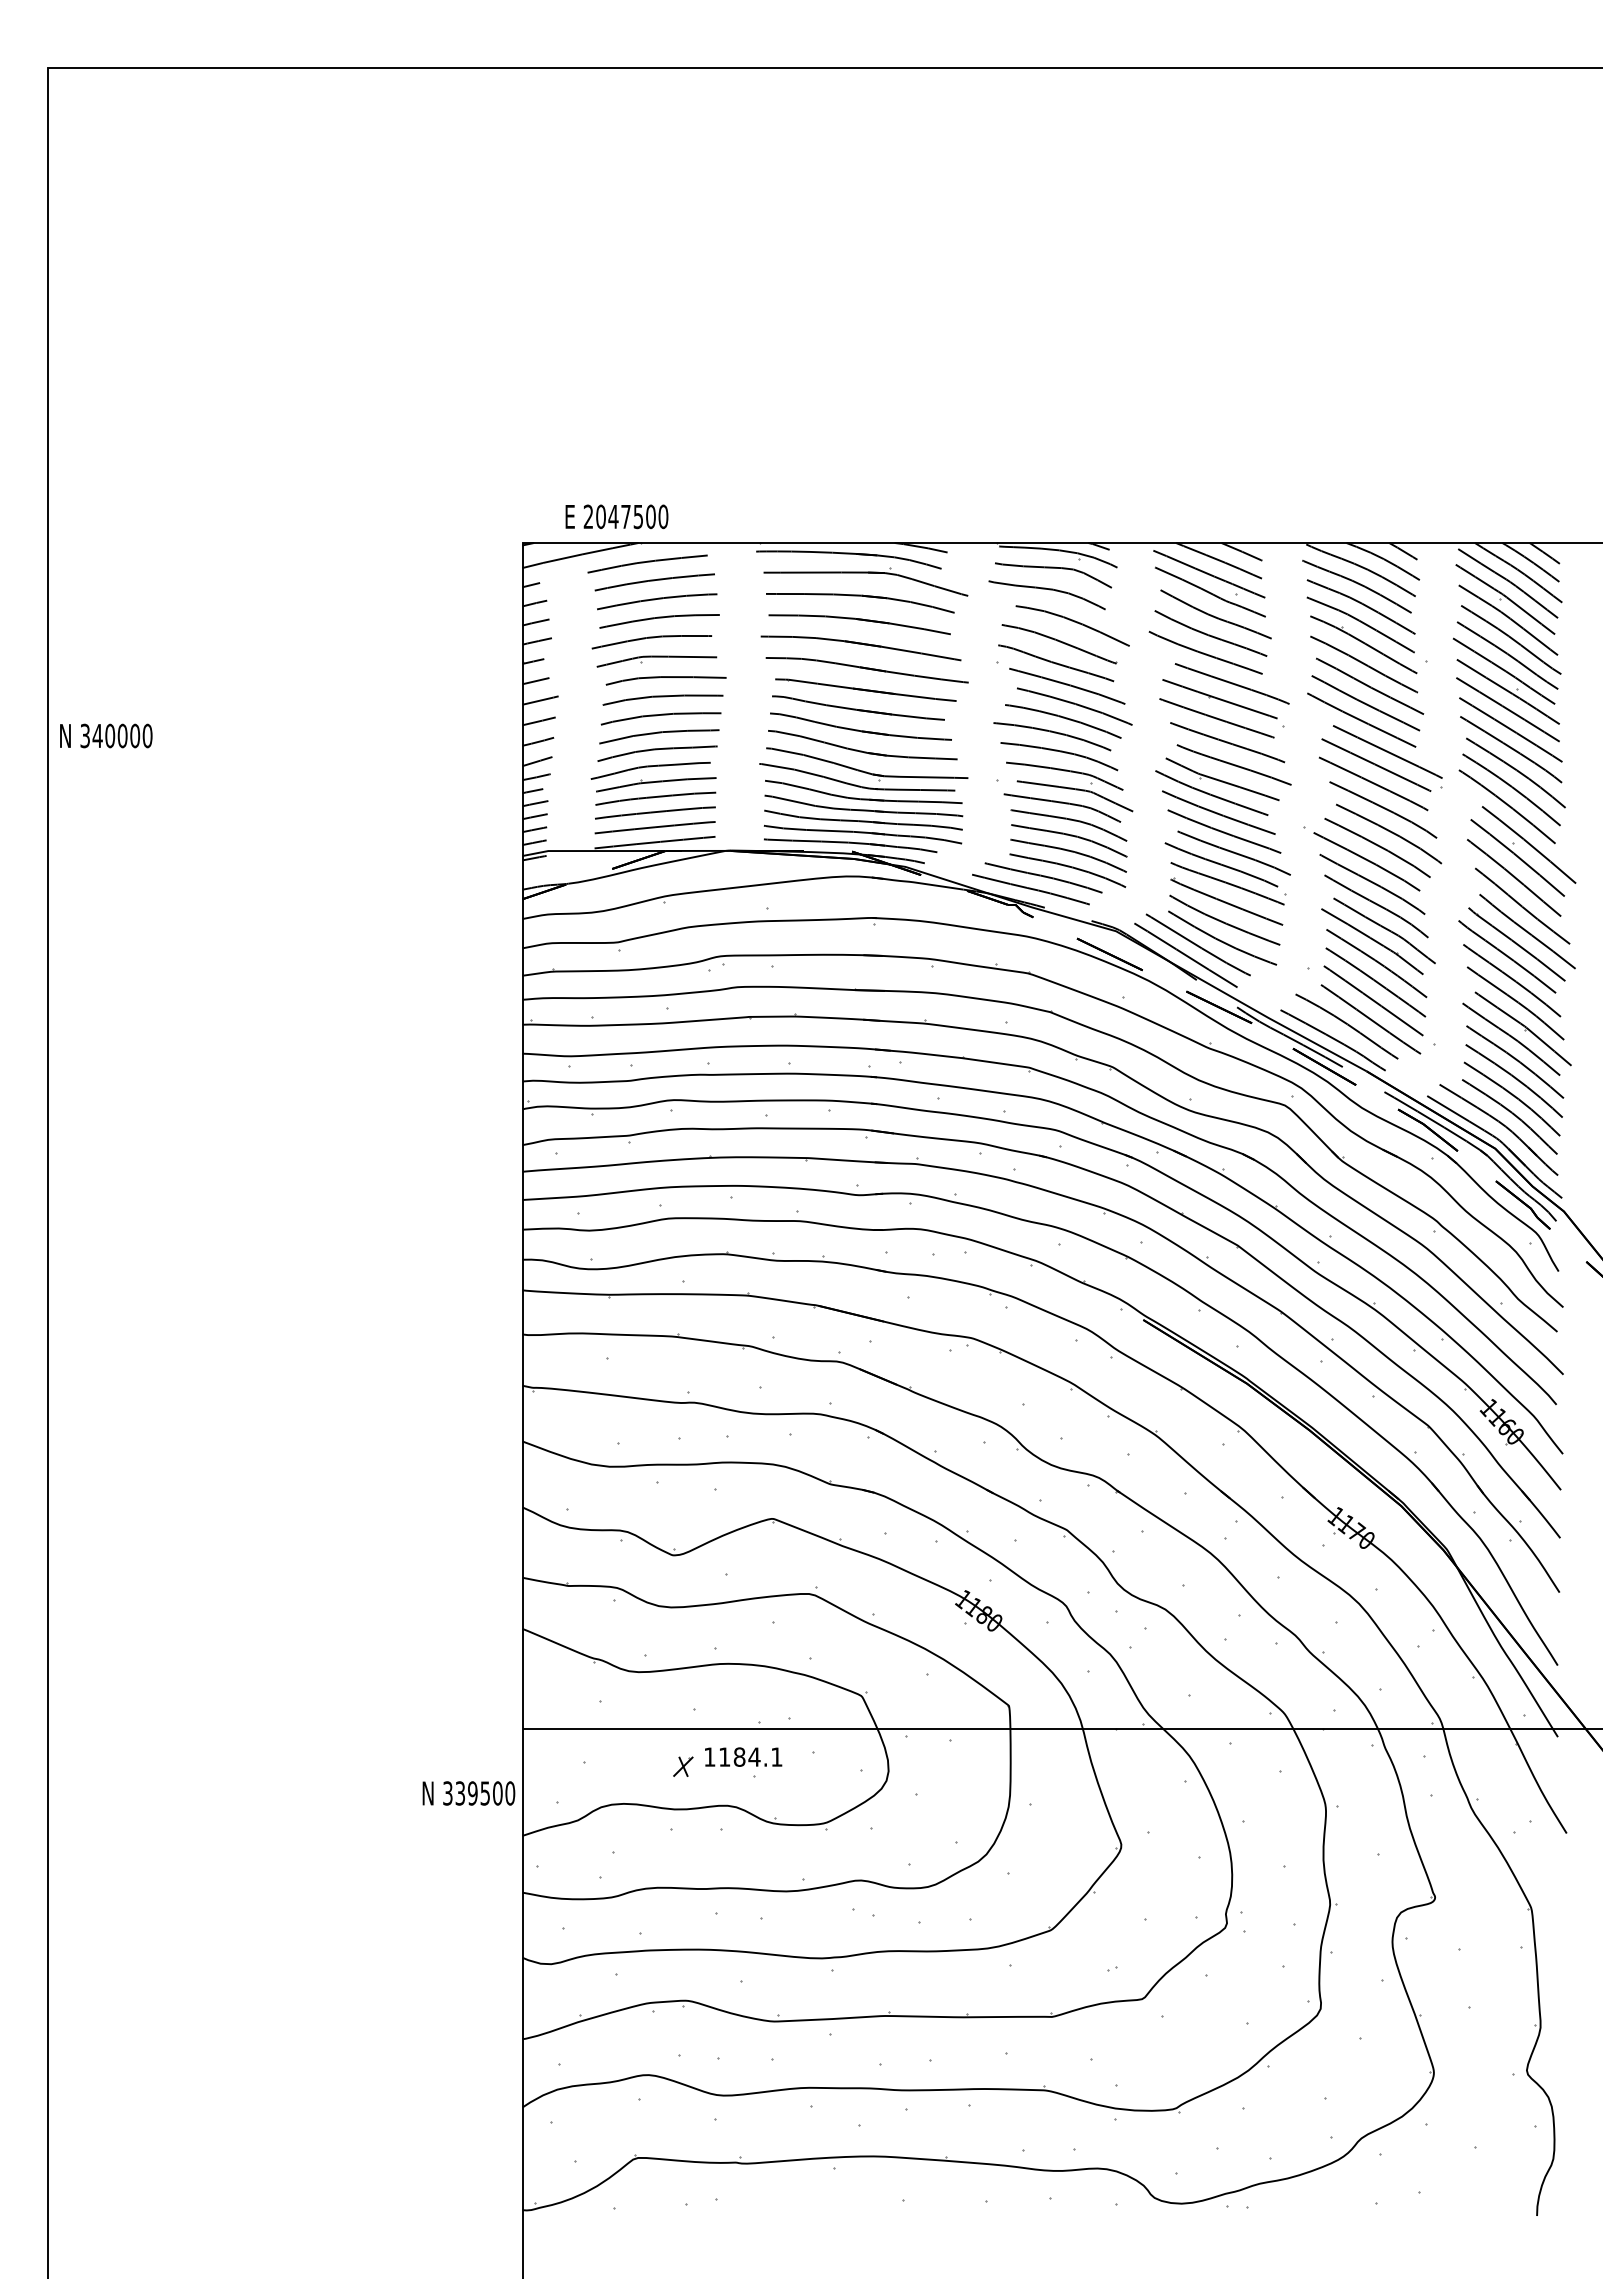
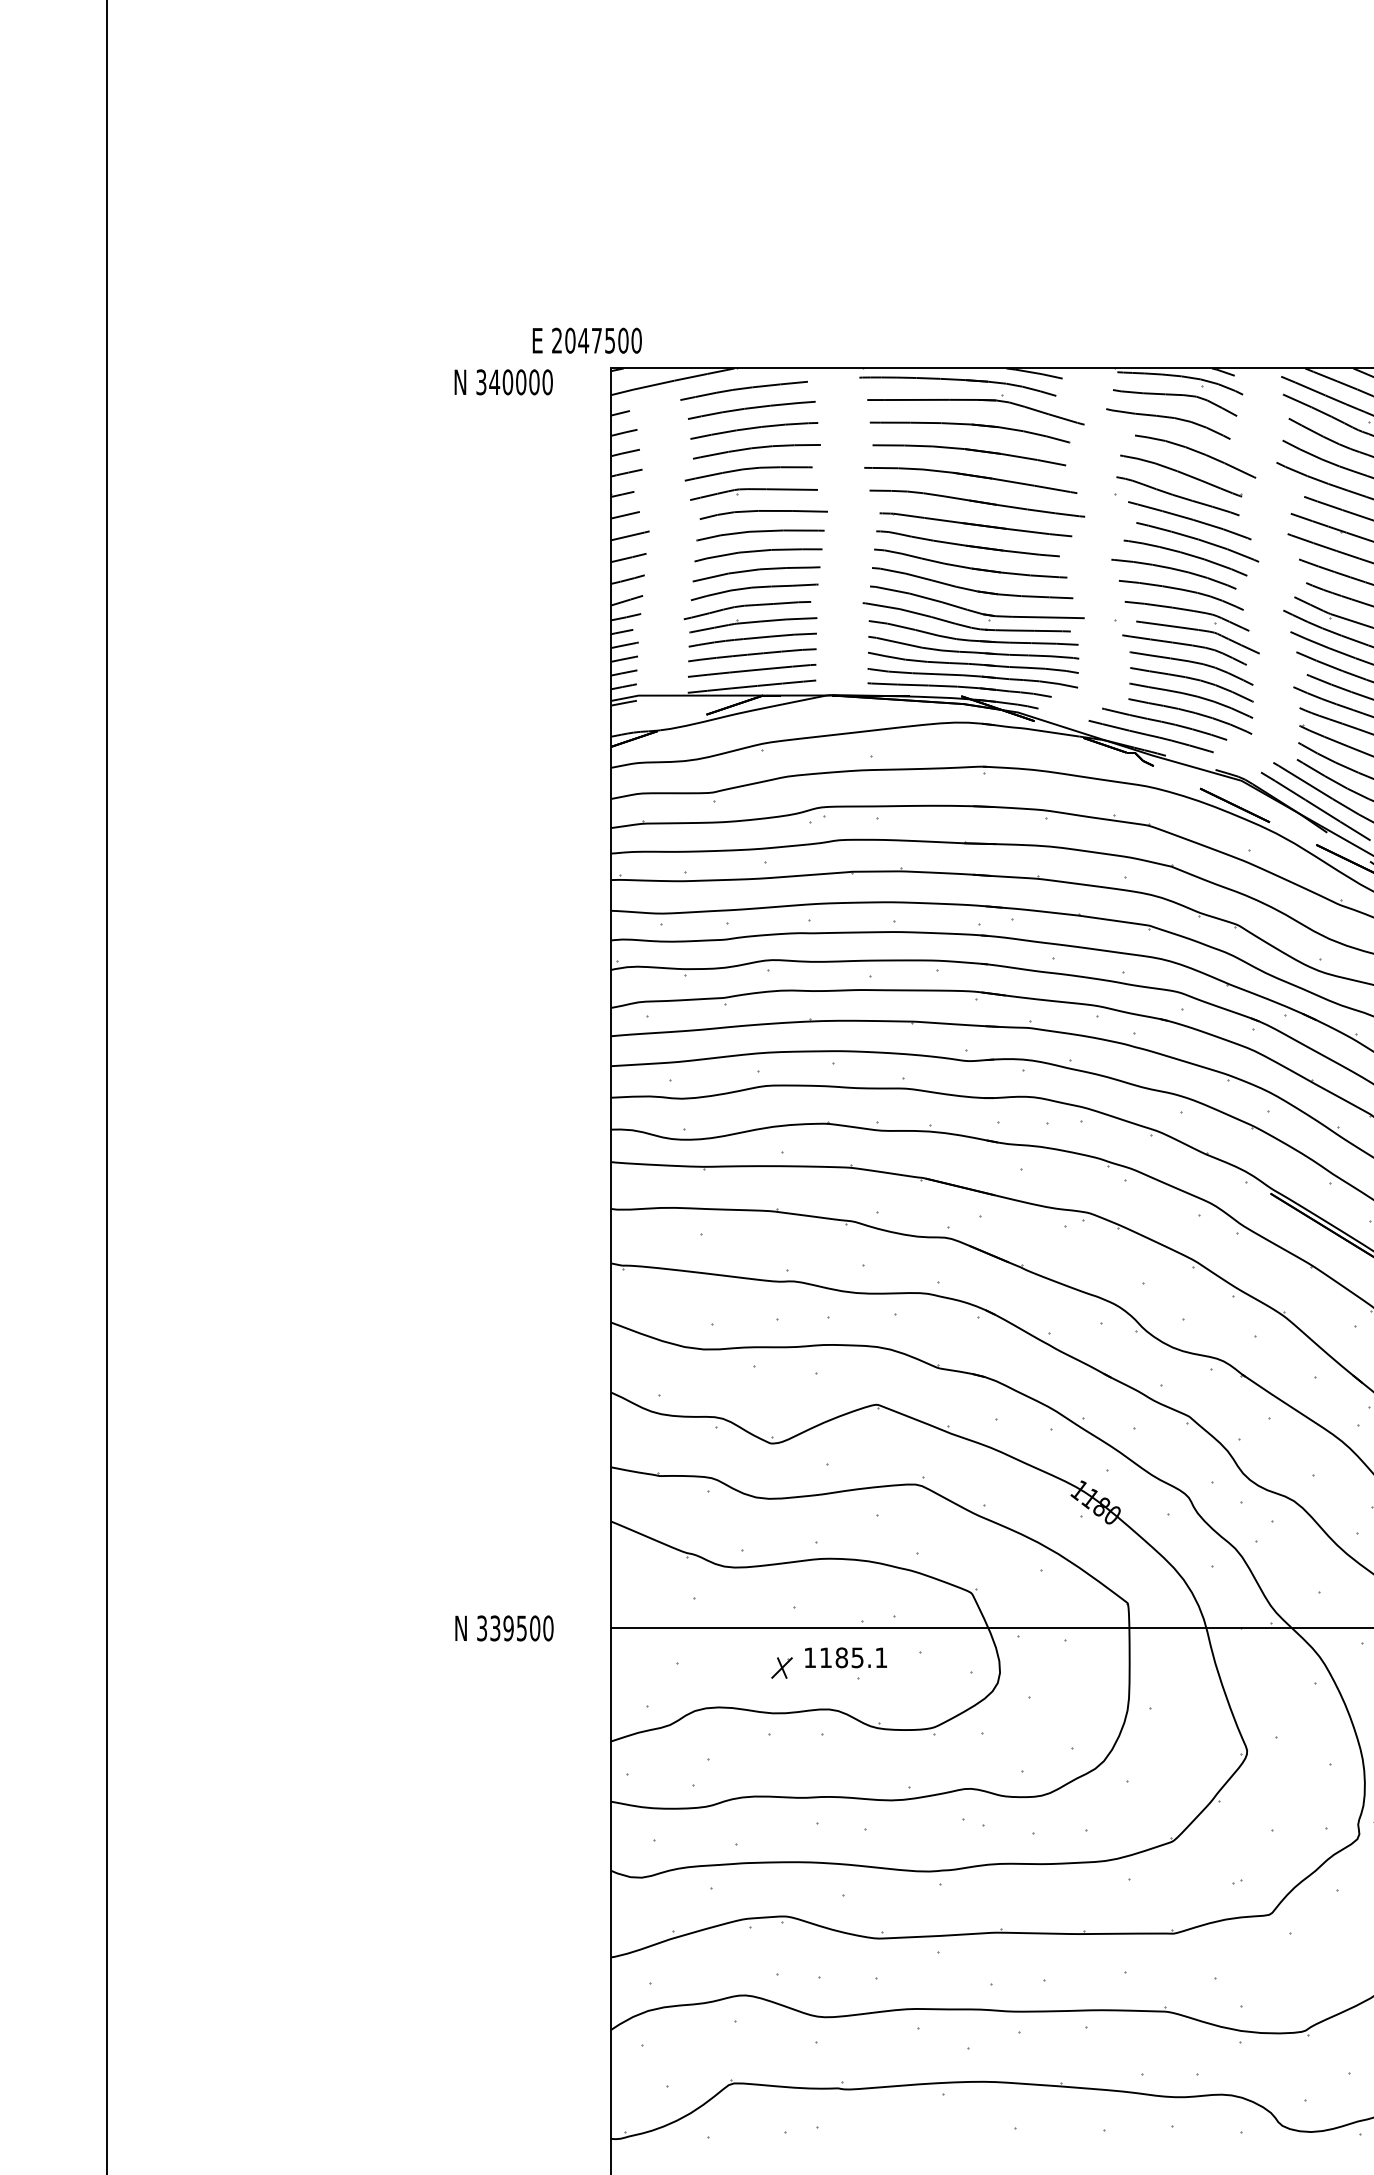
text: (616, 516) -> (586, 340), moved
text: (106, 735) -> (504, 381), moved
text: (754, 1756) -> (857, 1657), 1184.1 -> 1185.1
text: (468, 1793) -> (504, 1628), moved

